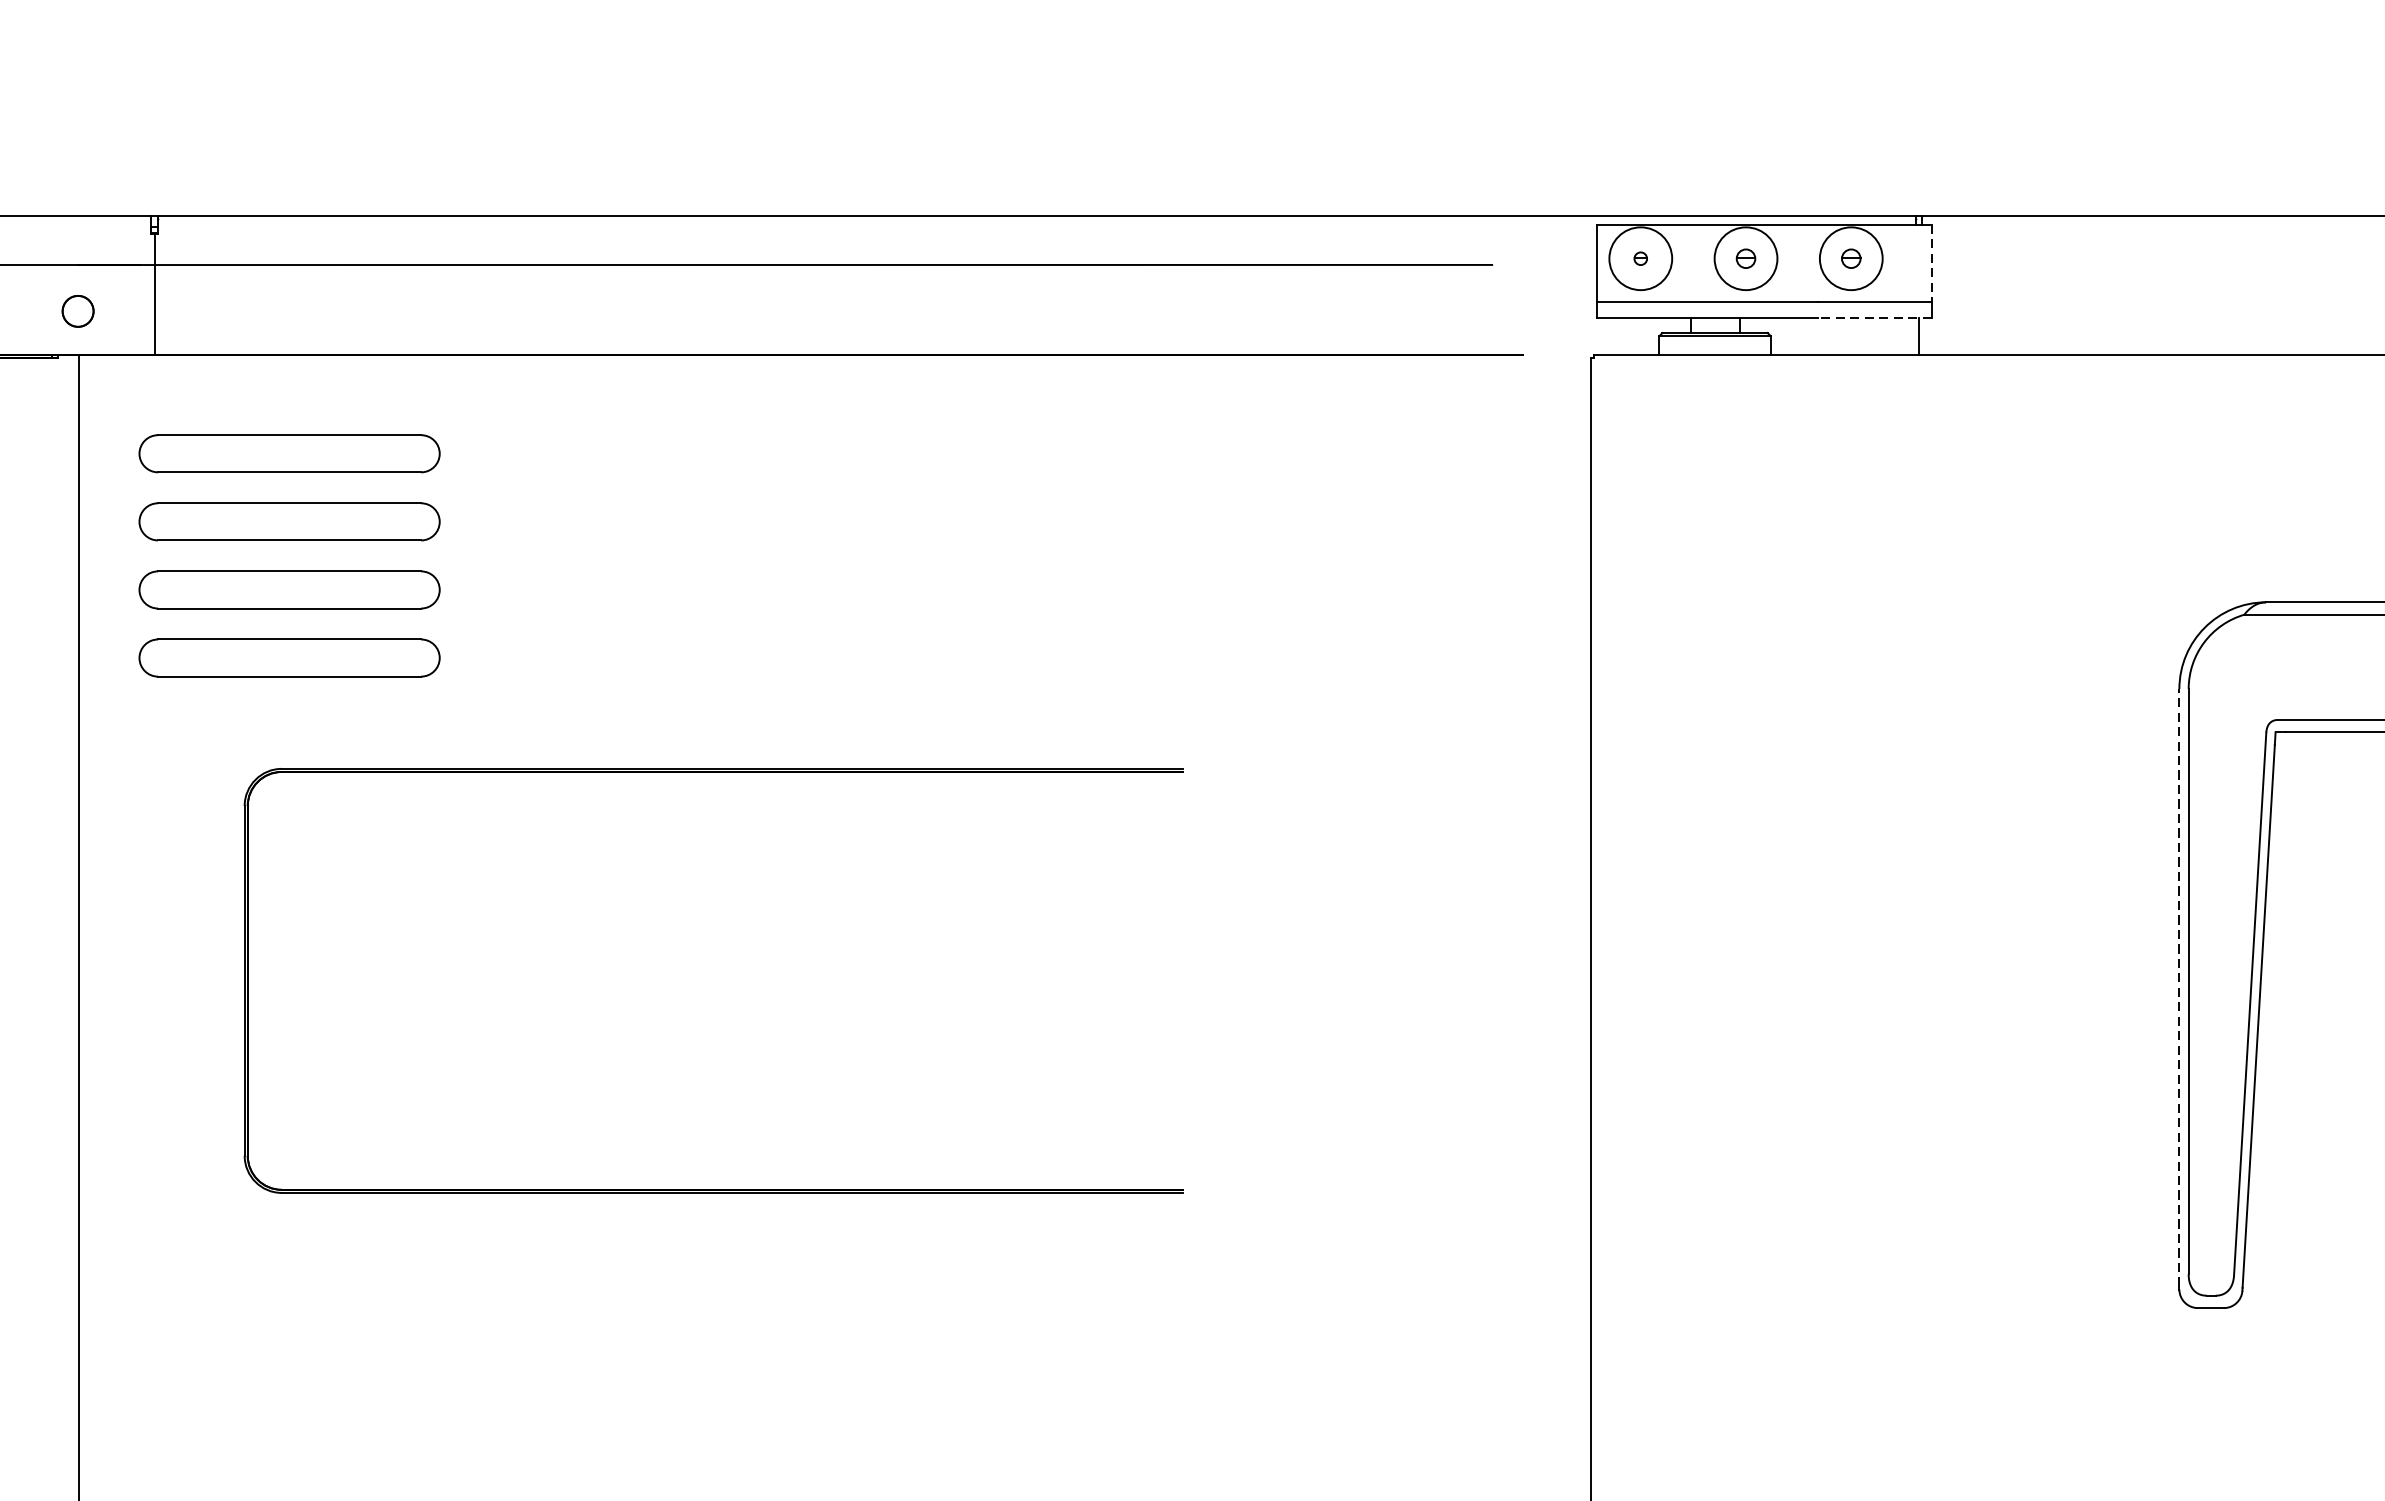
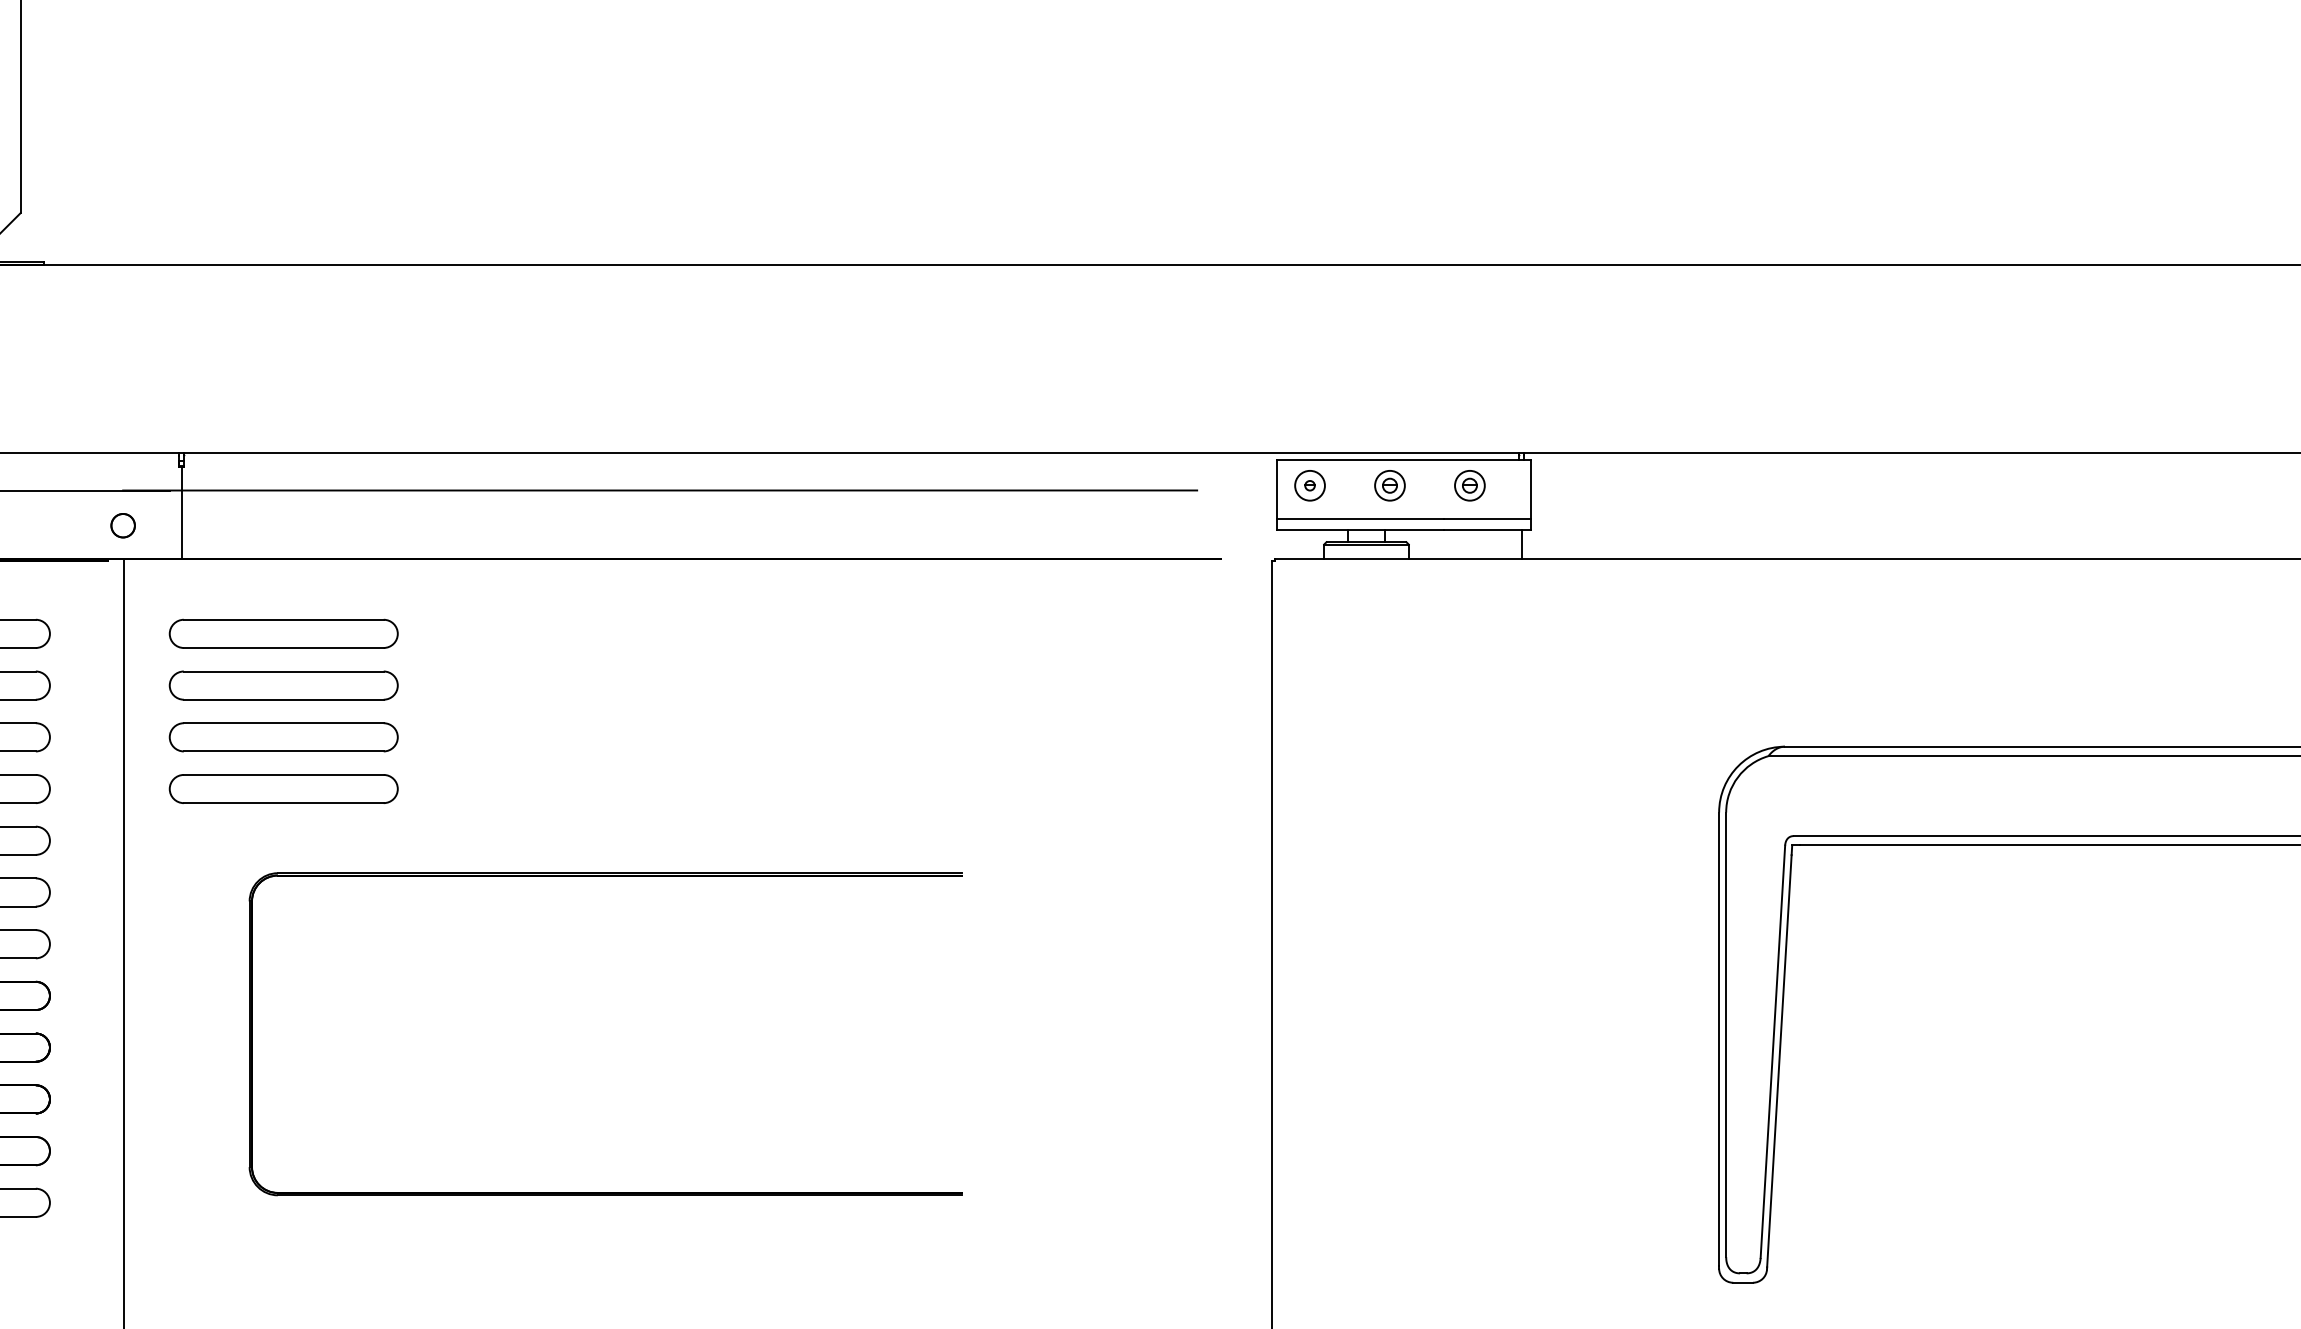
circle: (1640, 258) -> (1309, 485), size x0.62
circle: (1745, 258) -> (1389, 485), size x0.62
circle: (1850, 258) -> (1469, 485), size x0.62
line: (1932, 263) -> (1531, 489), dashed -> solid
line: (1874, 317) -> (1487, 530), dashed -> solid
line: (2179, 987) -> (1719, 1039), dashed -> solid

